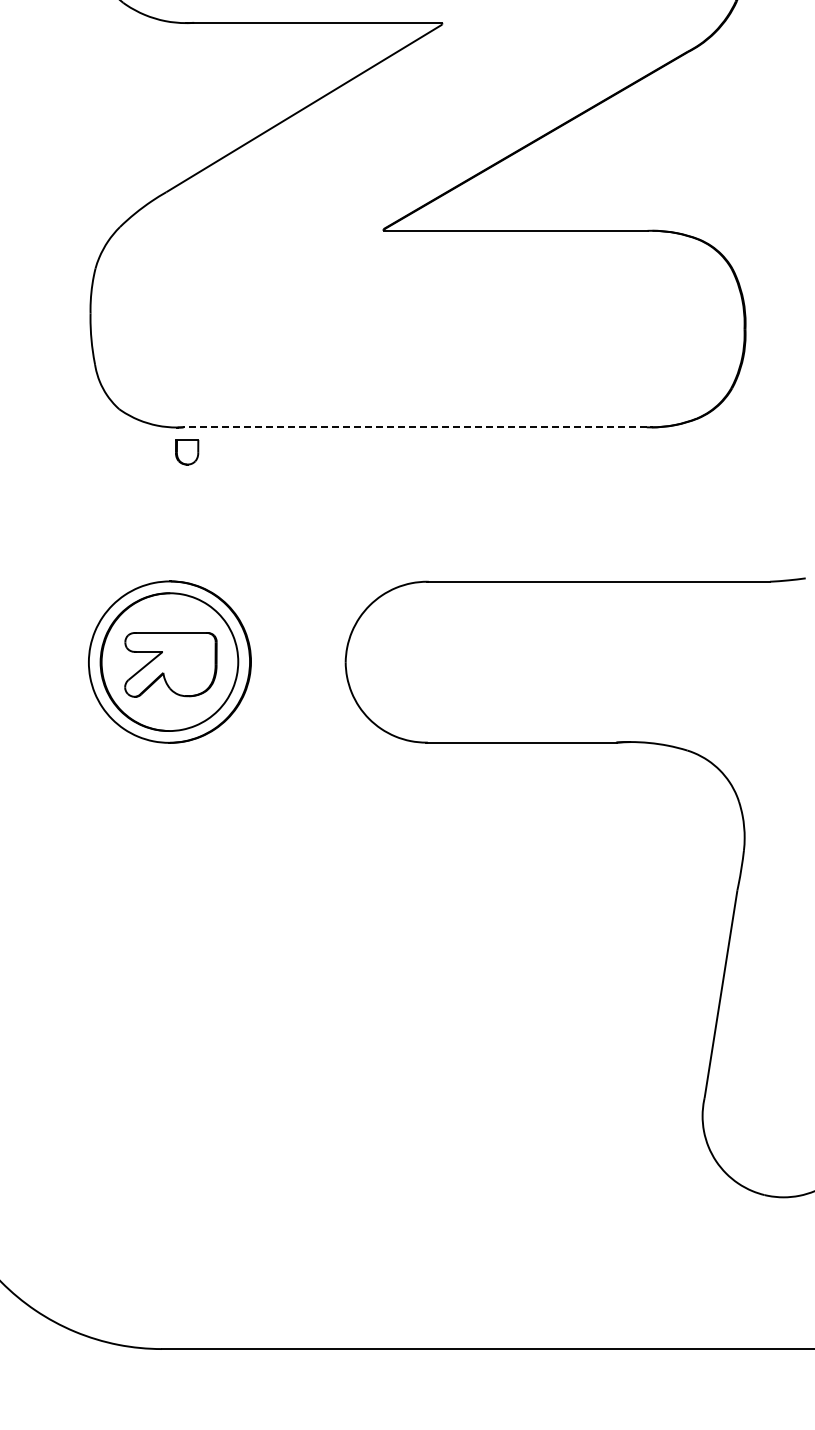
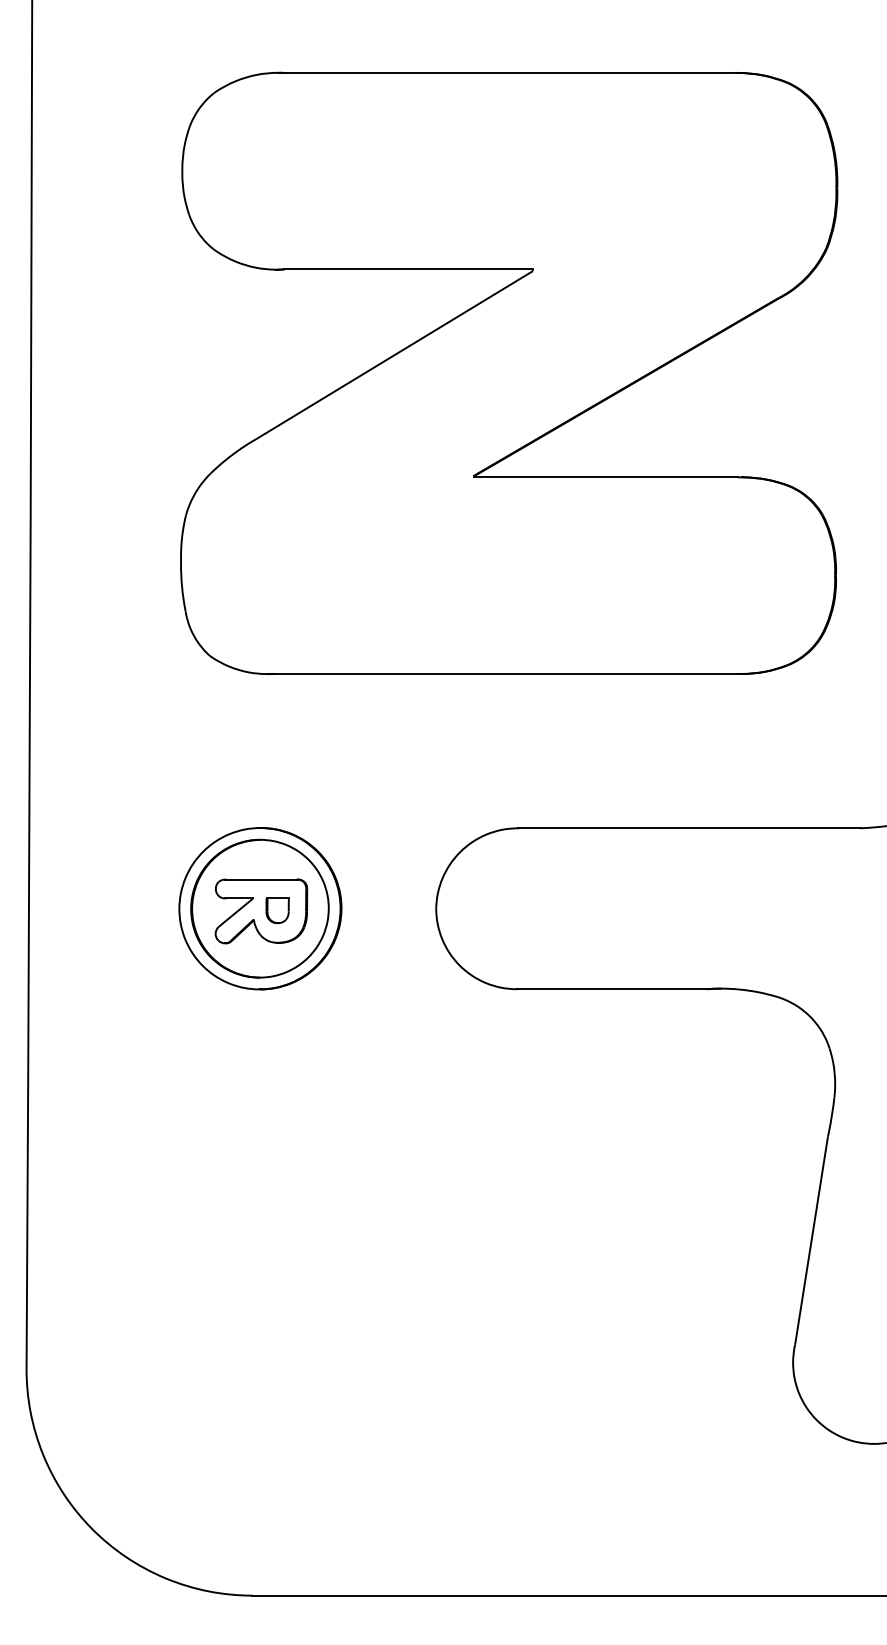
line: (414, 426) -> (505, 673), dashed -> solid
part: (186, 451) -> (277, 910), moved

